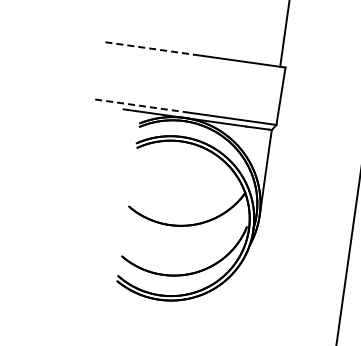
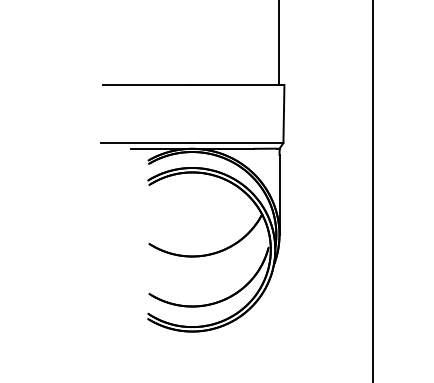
line: (150, 48) -> (148, 85), dashed -> solid
line: (140, 106) -> (146, 143), dashed -> solid

